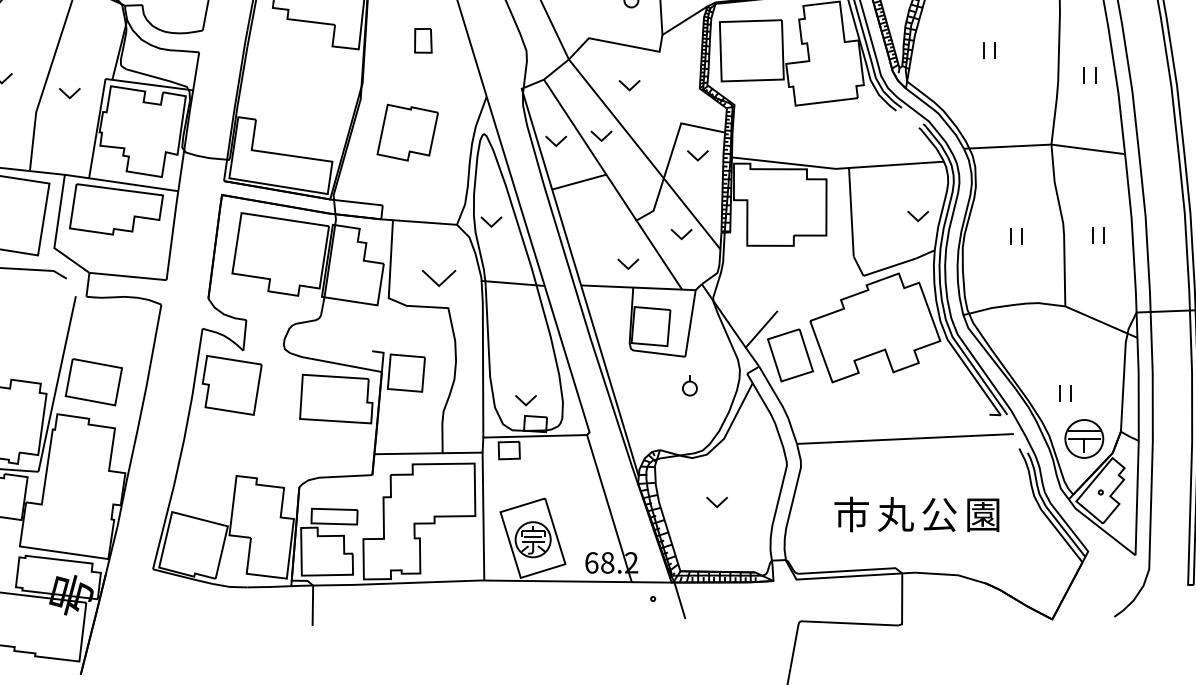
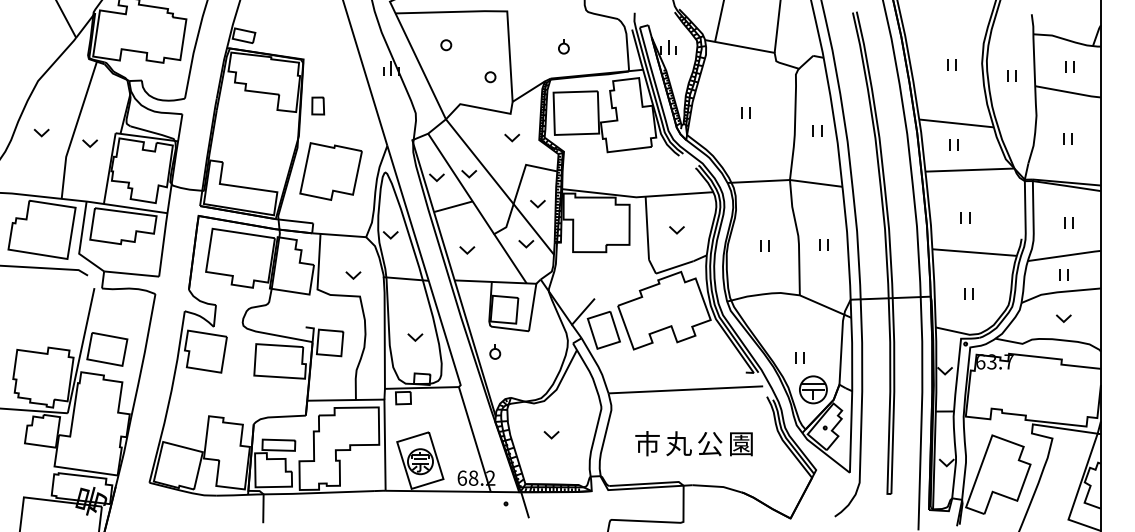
part: (423, 40) -> (318, 105), moved
part: (628, 84) -> (511, 137), moved
part: (406, 132) -> (330, 171), size x1.43
part: (697, 155) -> (537, 203), moved
part: (917, 216) -> (676, 230), moved
part: (628, 264) -> (467, 250), moved
part: (439, 278) -> (353, 275), size x0.62
part: (690, 385) -> (495, 351), moved
part: (526, 400) -> (415, 337), moved

